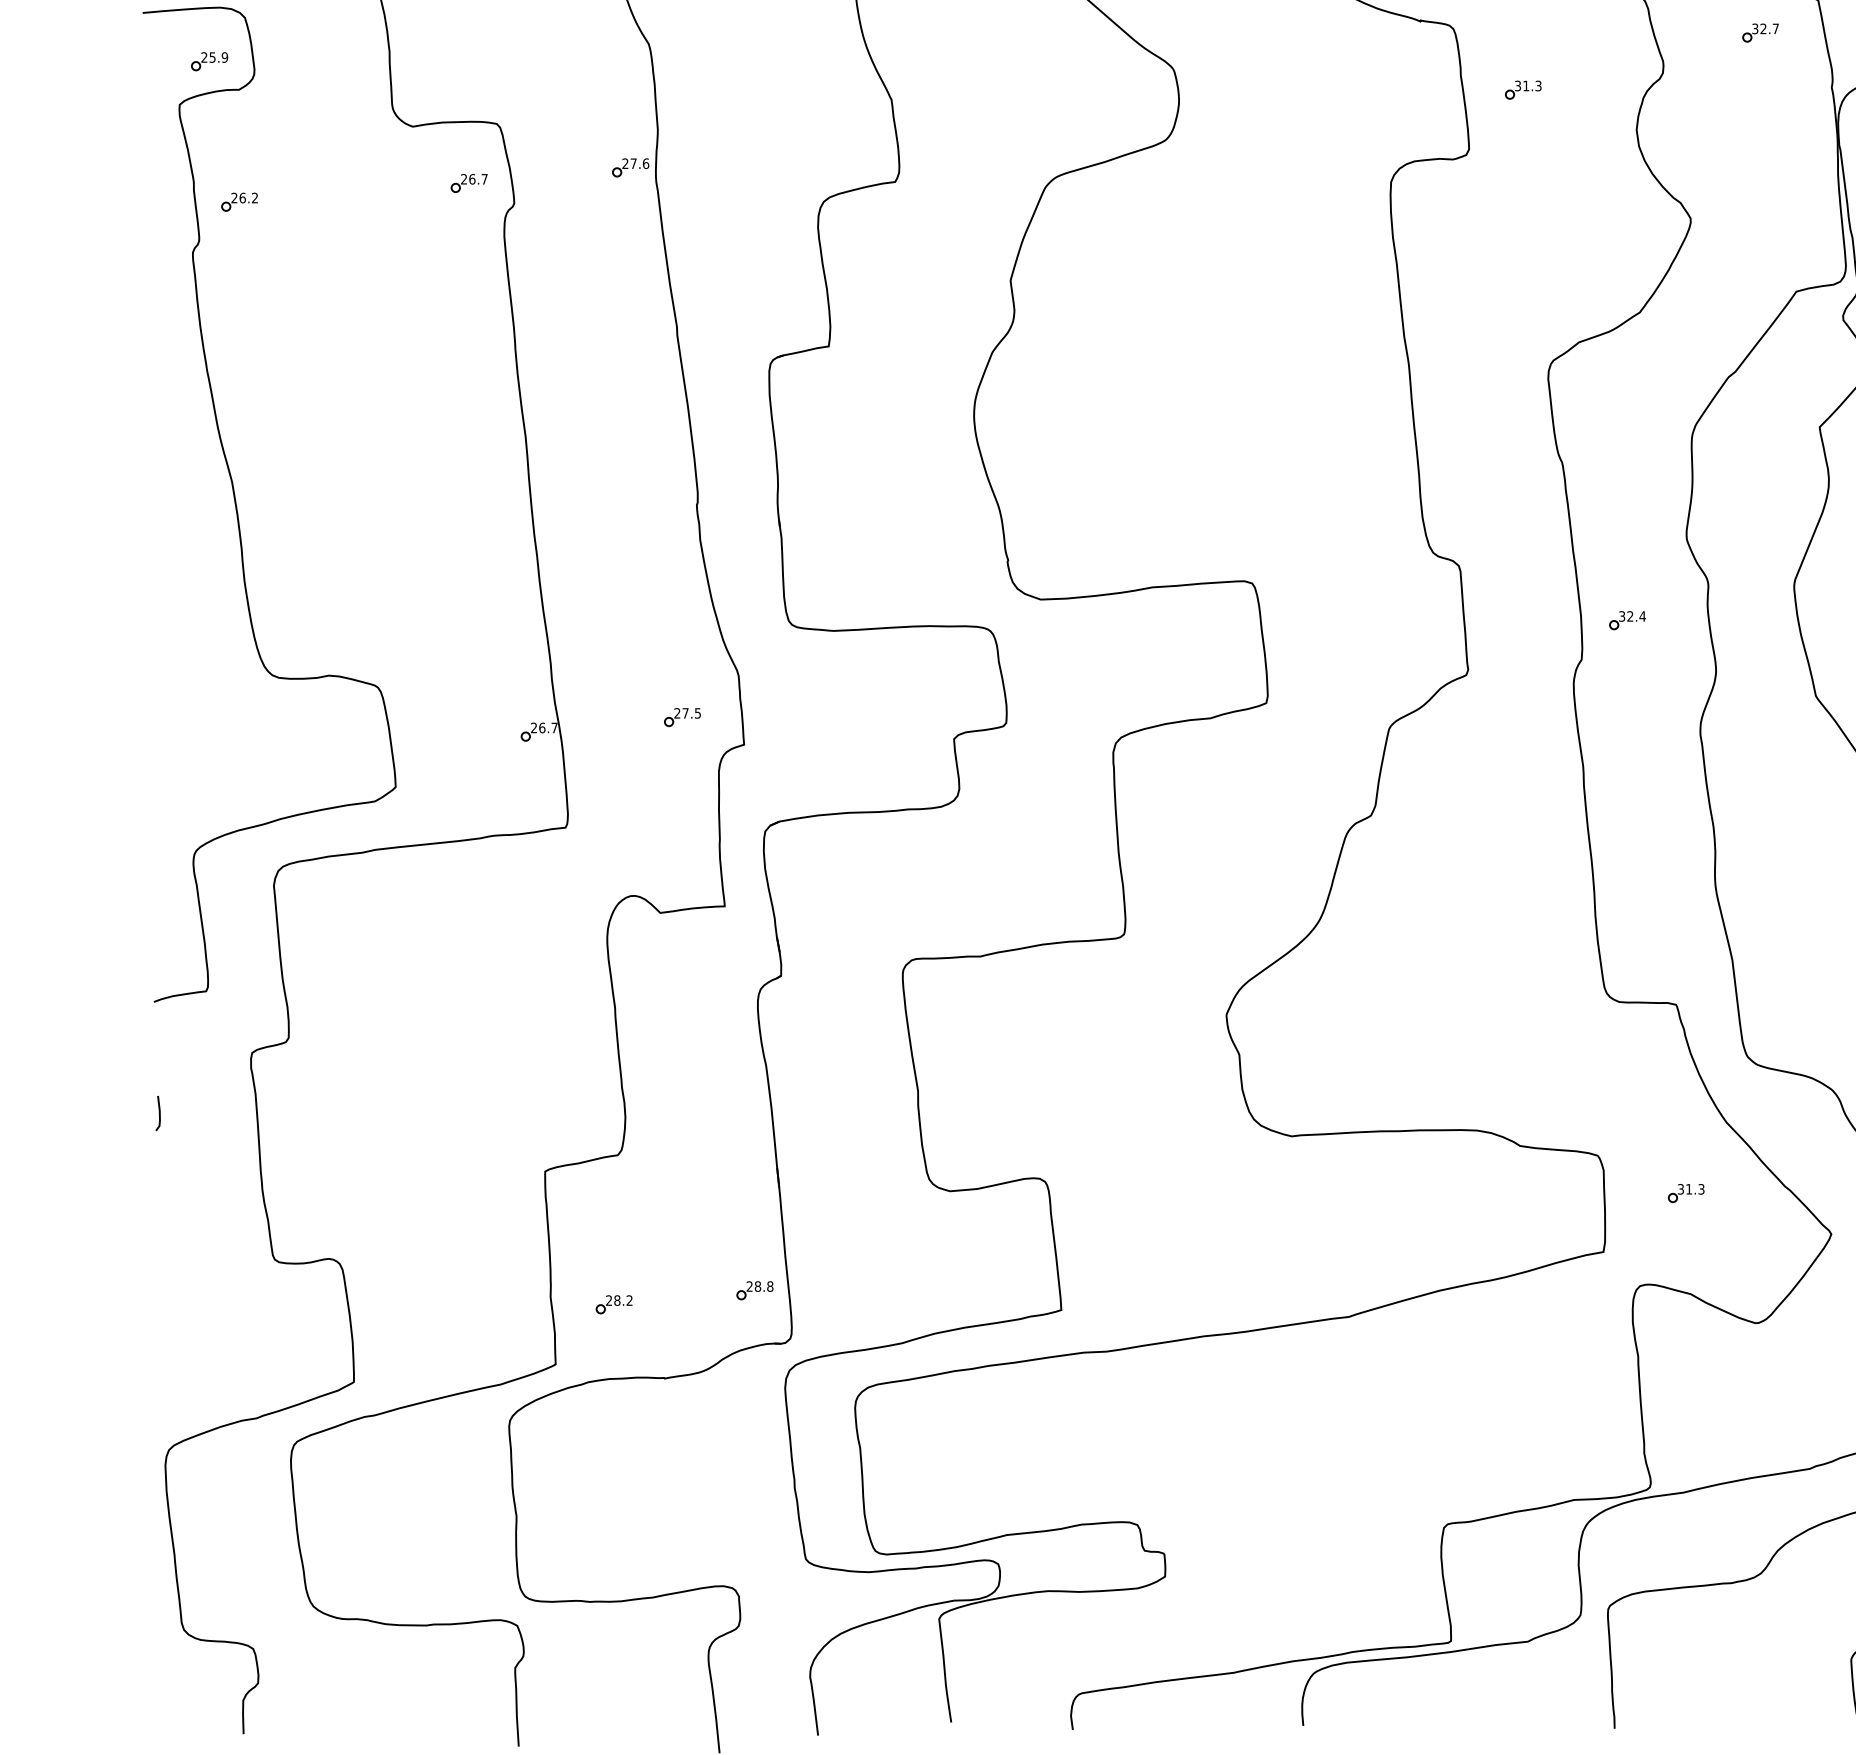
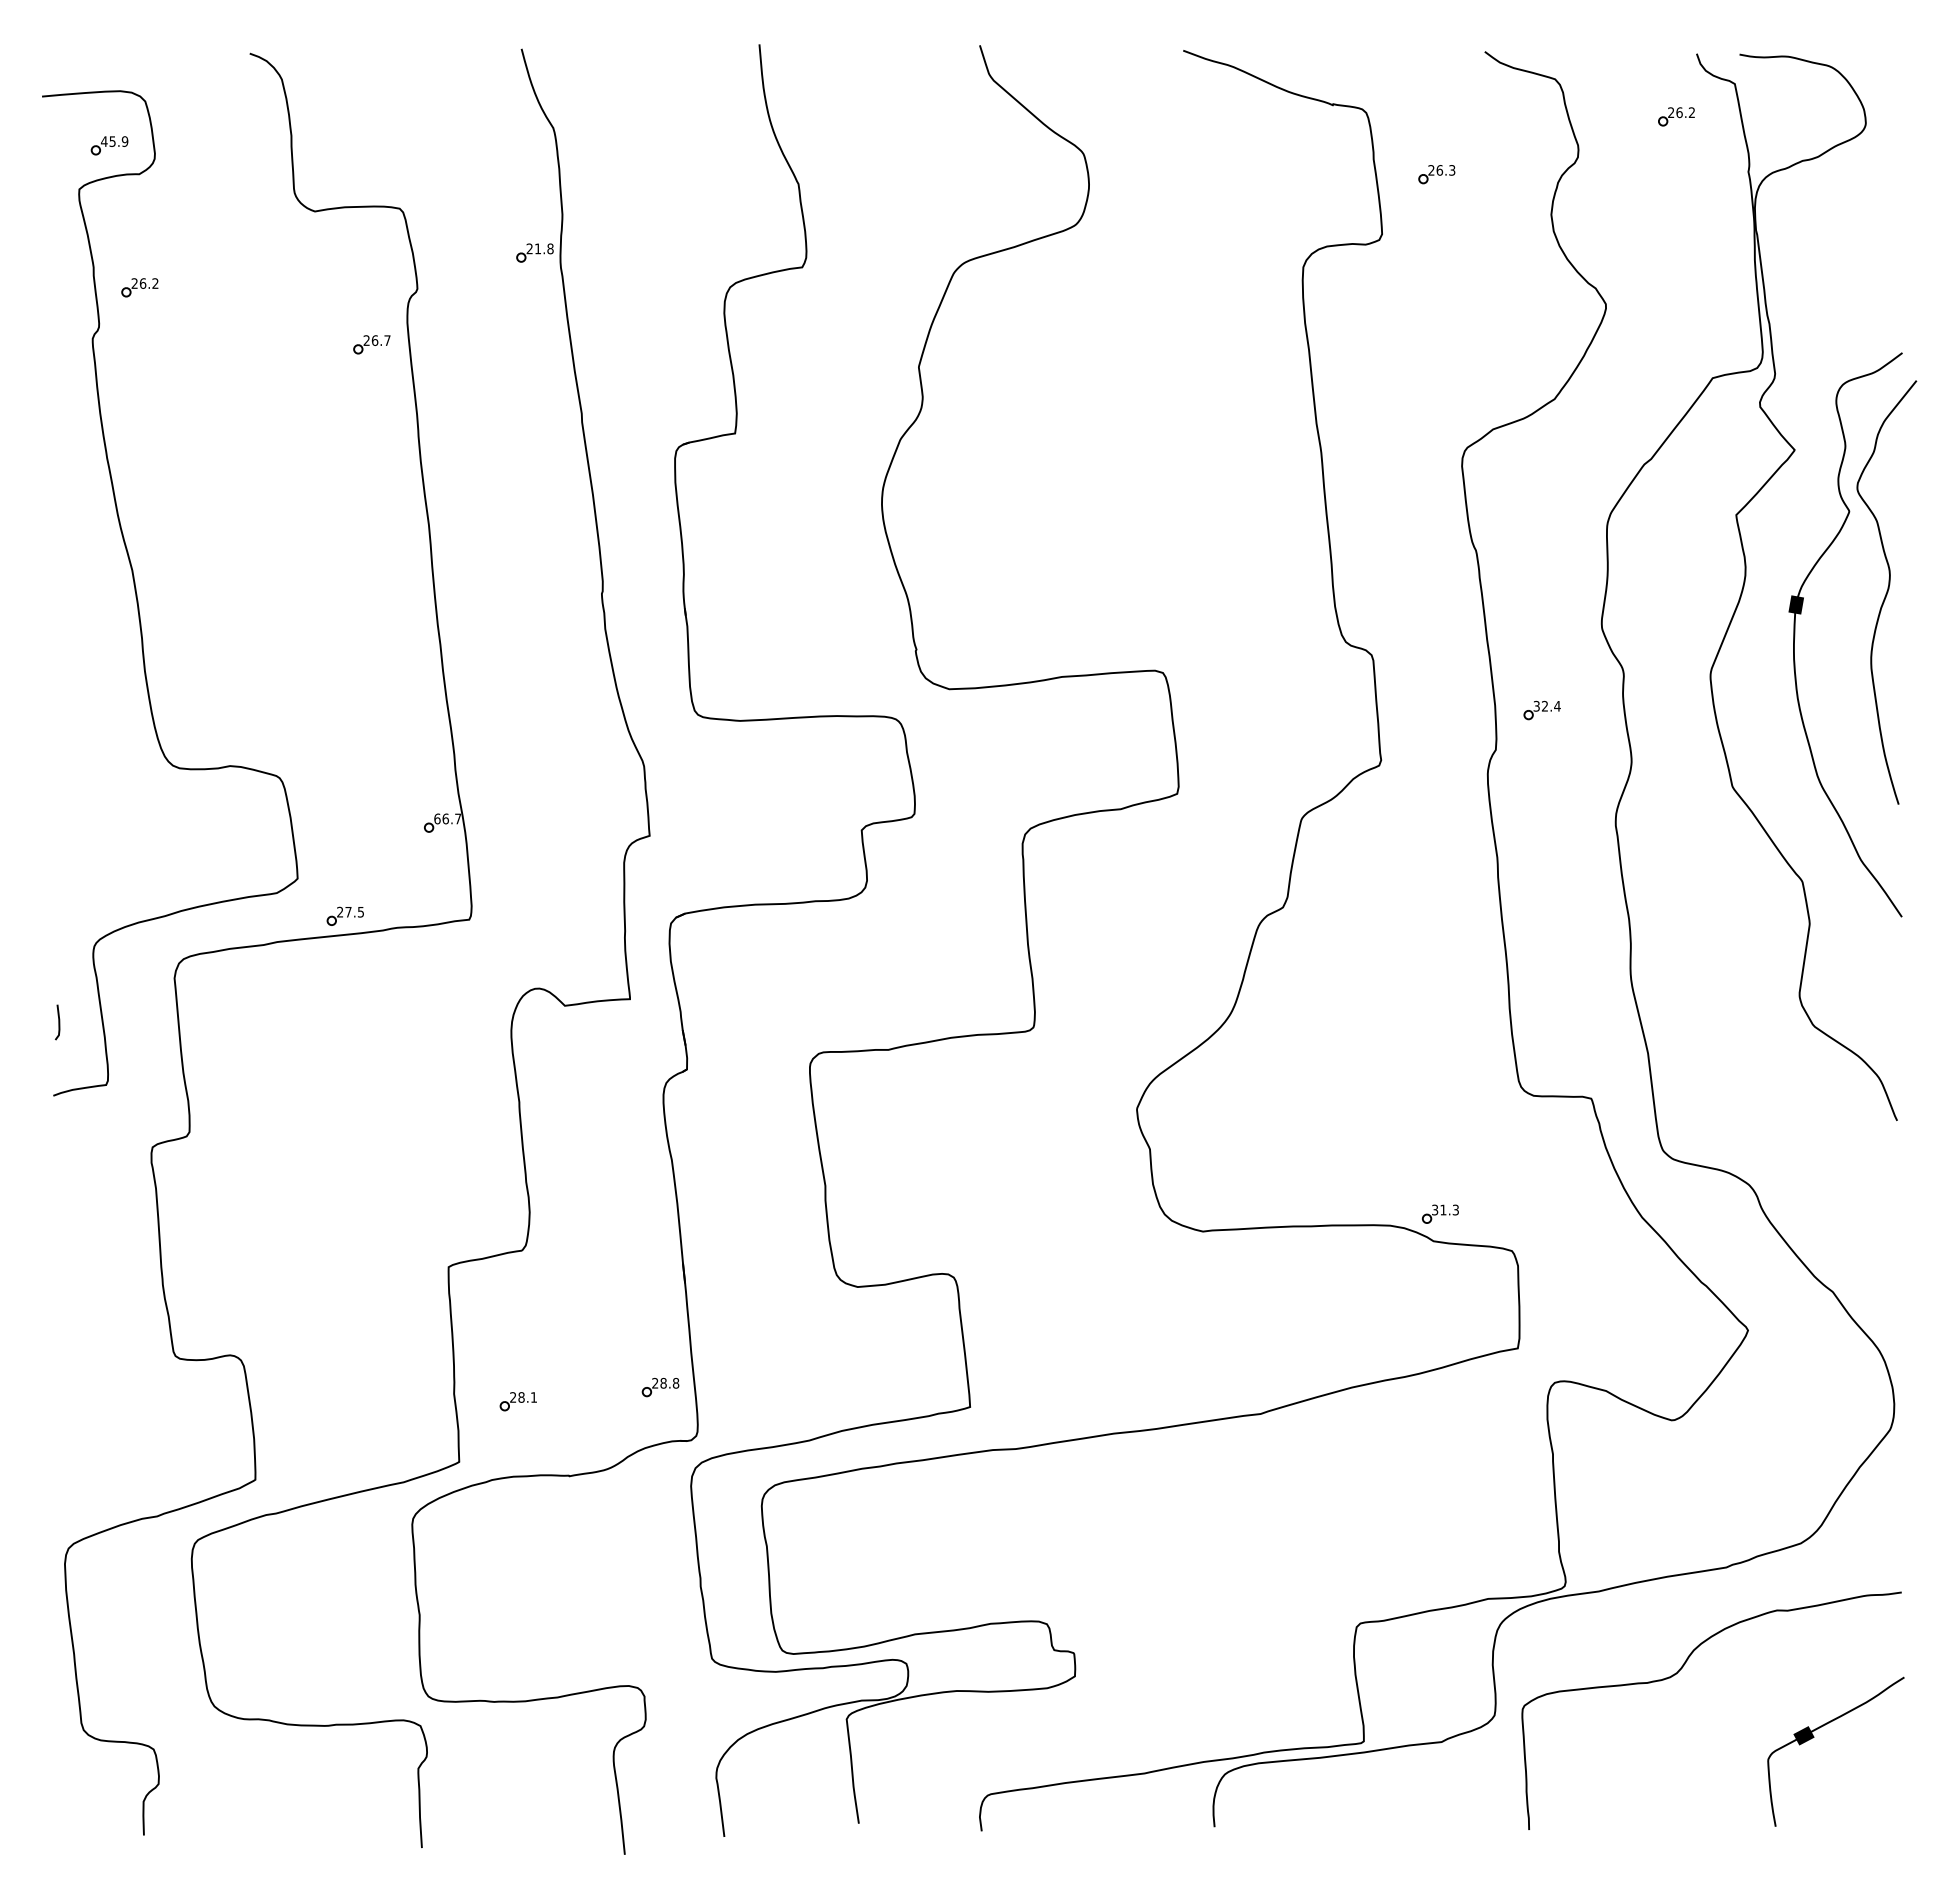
text: (1765, 28) -> (1681, 112), 32.7 -> 26.2
text: (203, 57) -> (103, 141), 25.9 -> 45.9
text: (1521, 86) -> (1435, 170), 31.3 -> 26.3
text: (640, 163) -> (544, 248), 27.6 -> 21.8
part: (468, 183) -> (371, 344), moved
part: (681, 716) -> (344, 915), moved
text: (534, 727) -> (437, 818), 26.7 -> 66.7
line: (159, 1113) -> (58, 1022), moved
part: (1686, 1192) -> (1440, 1213), moved
text: (629, 1300) -> (533, 1397), 28.2 -> 28.1

